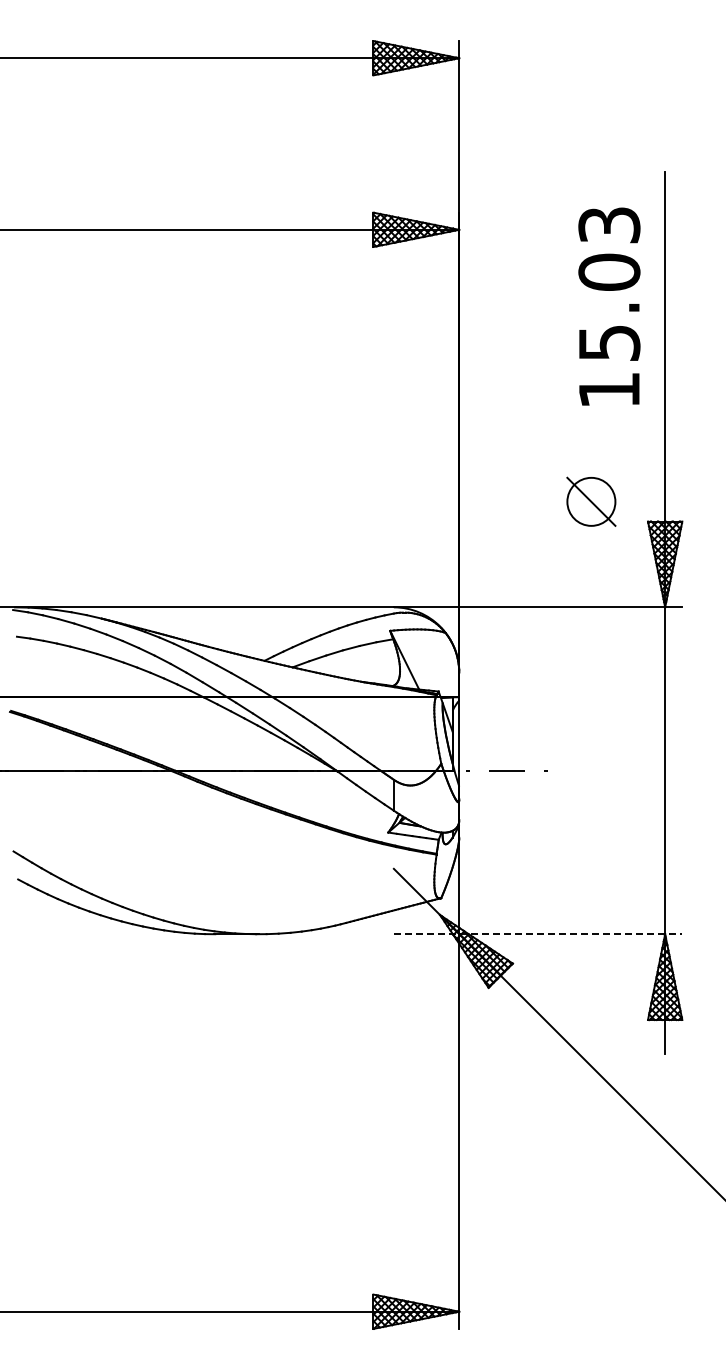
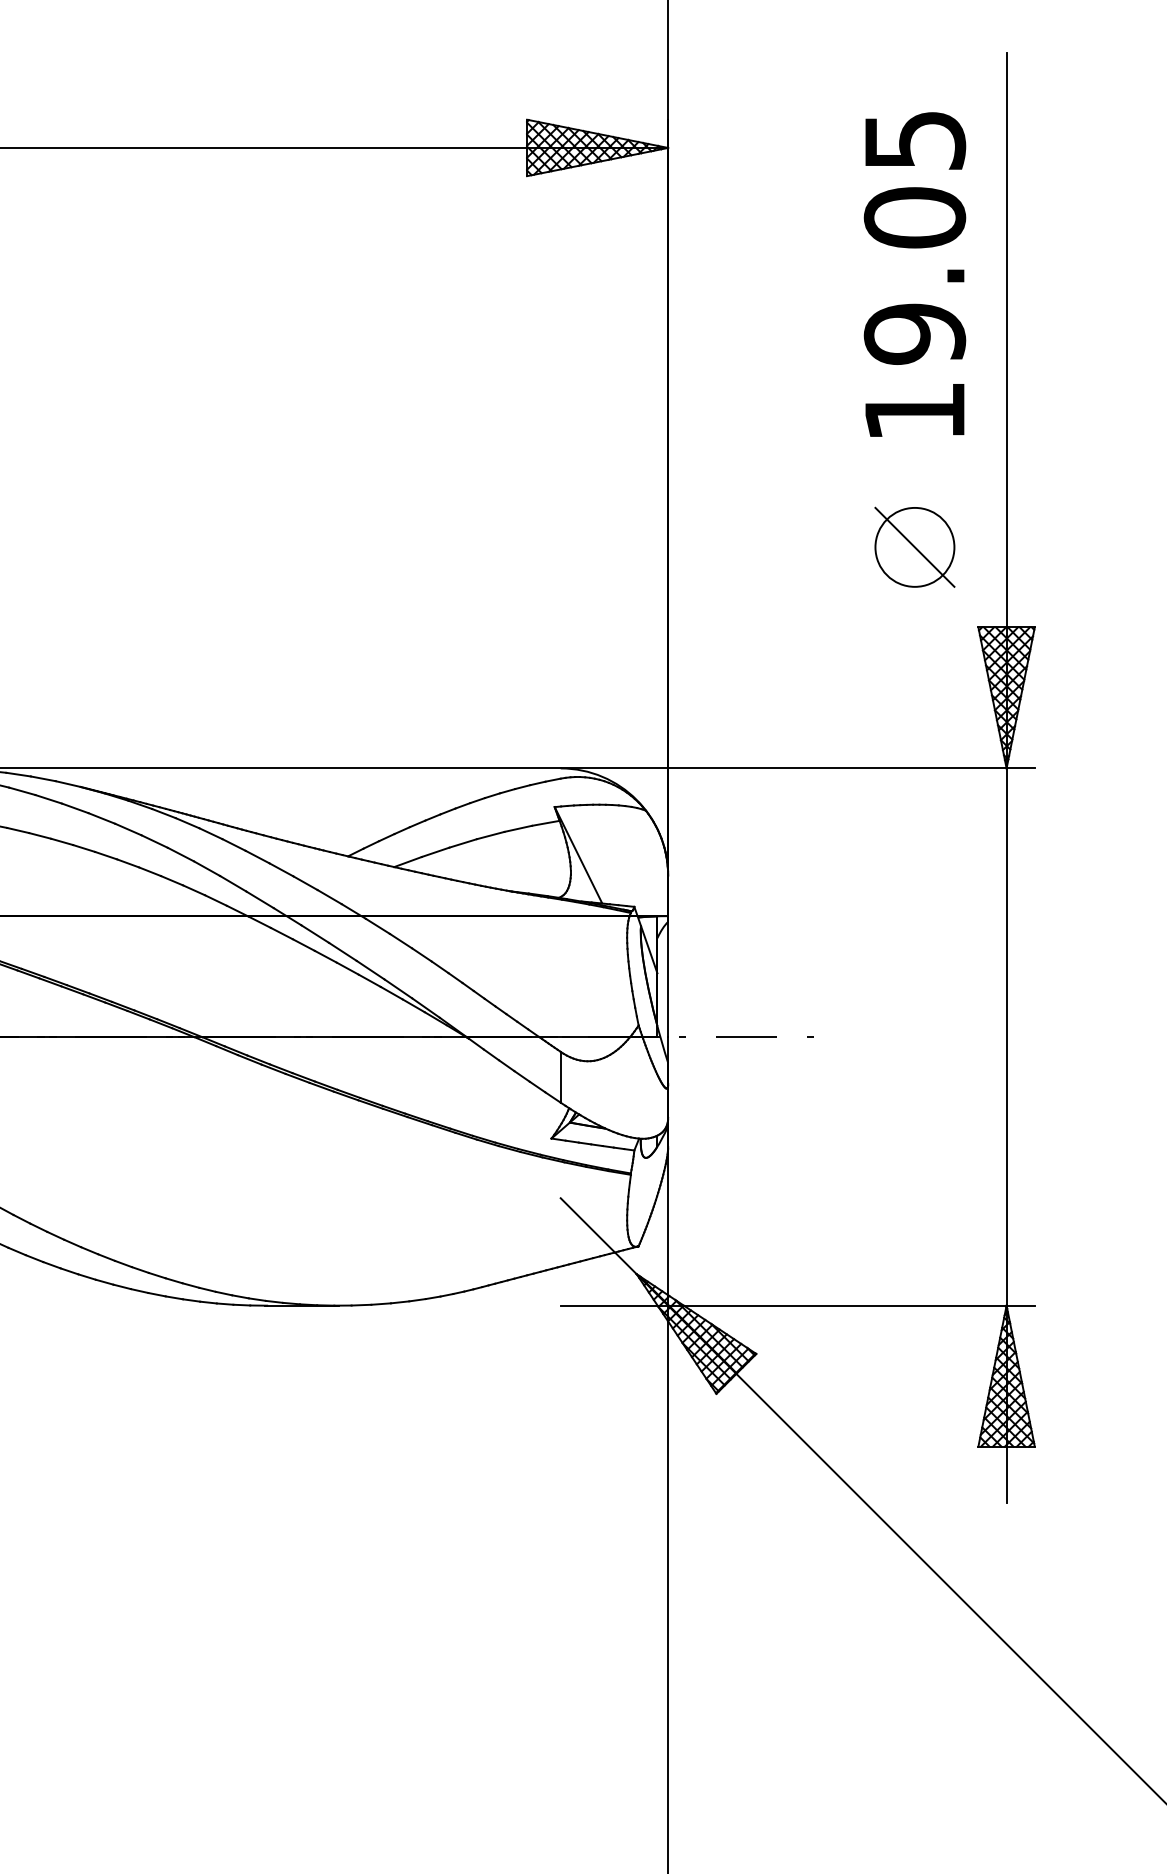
text: (609, 284) -> (915, 237), 15.03 -> 19.05
part: (591, 501) -> (915, 546), moved
line: (538, 934) -> (798, 1306), dashed -> solid

